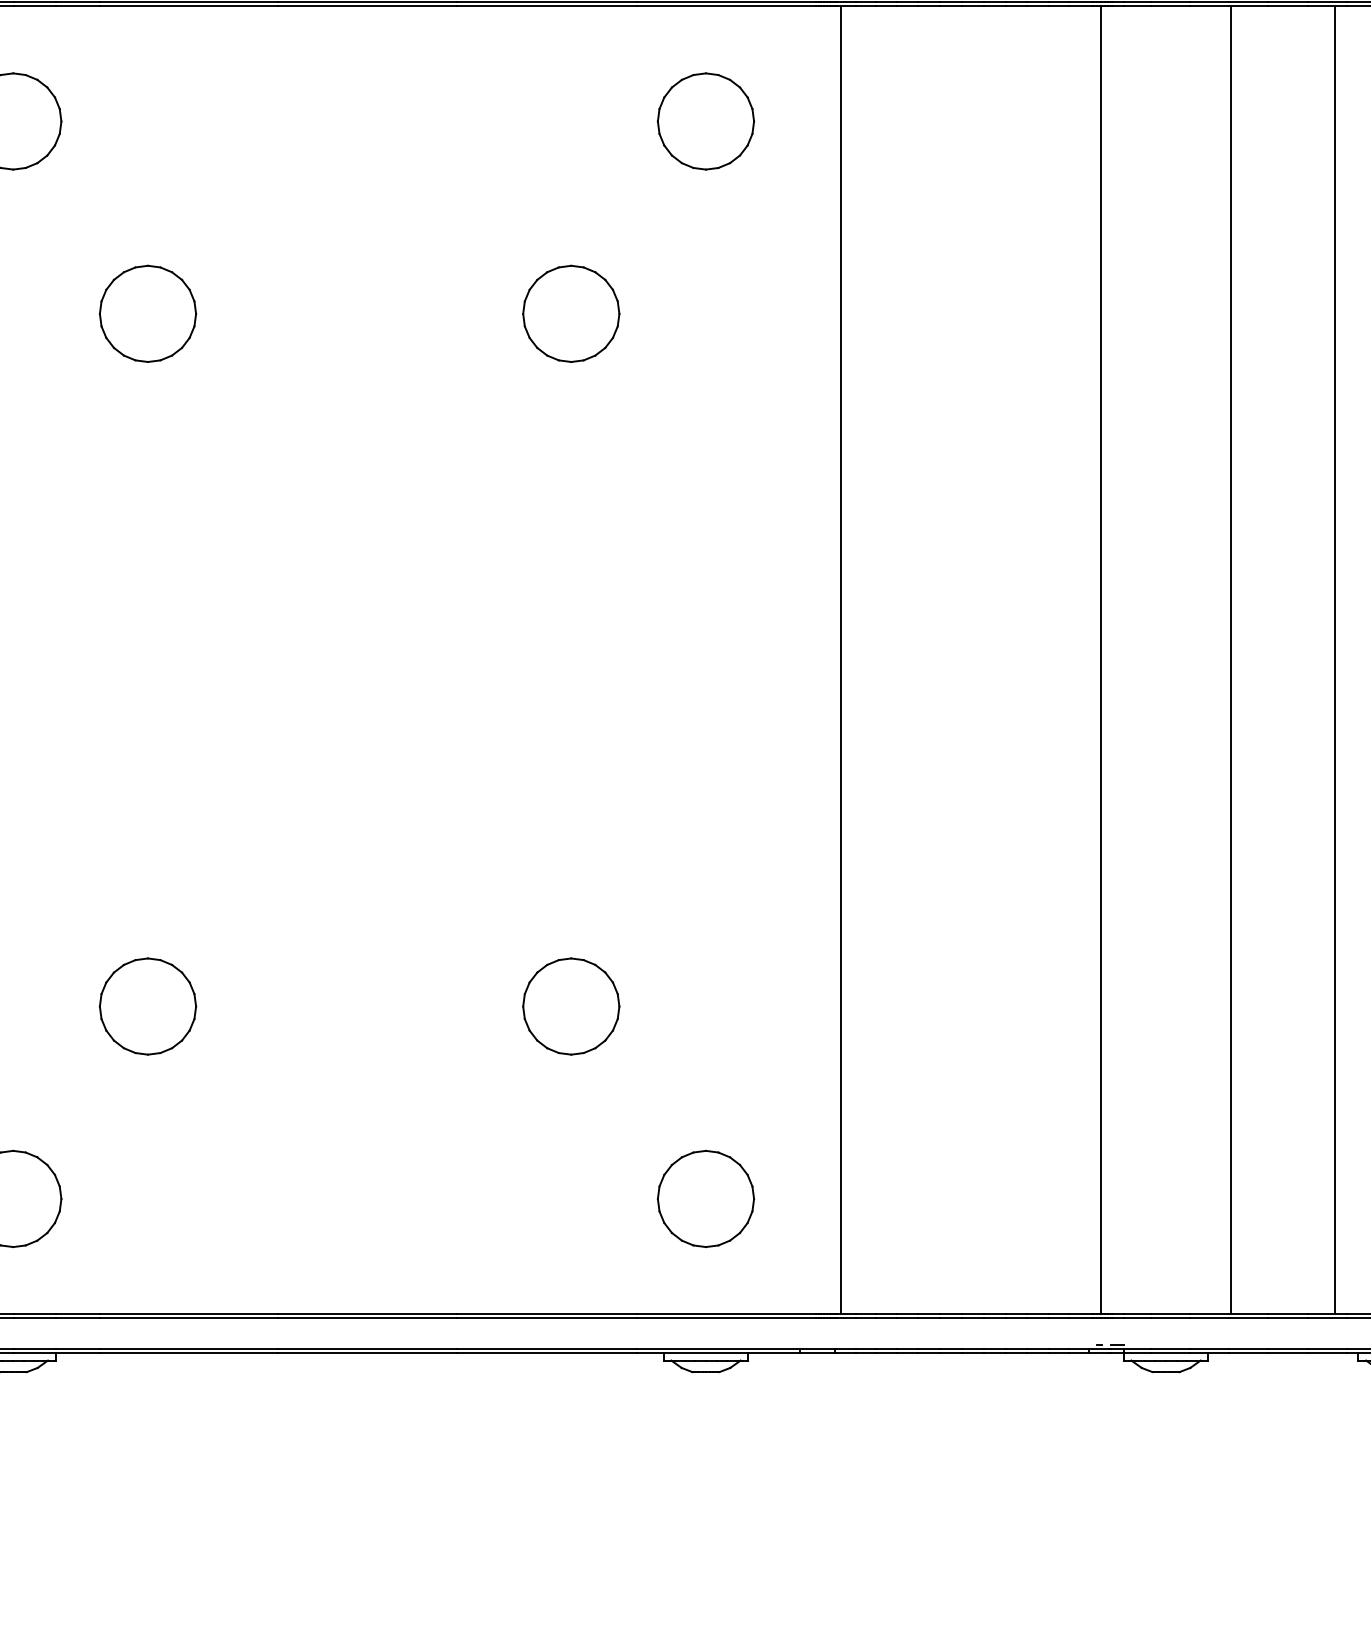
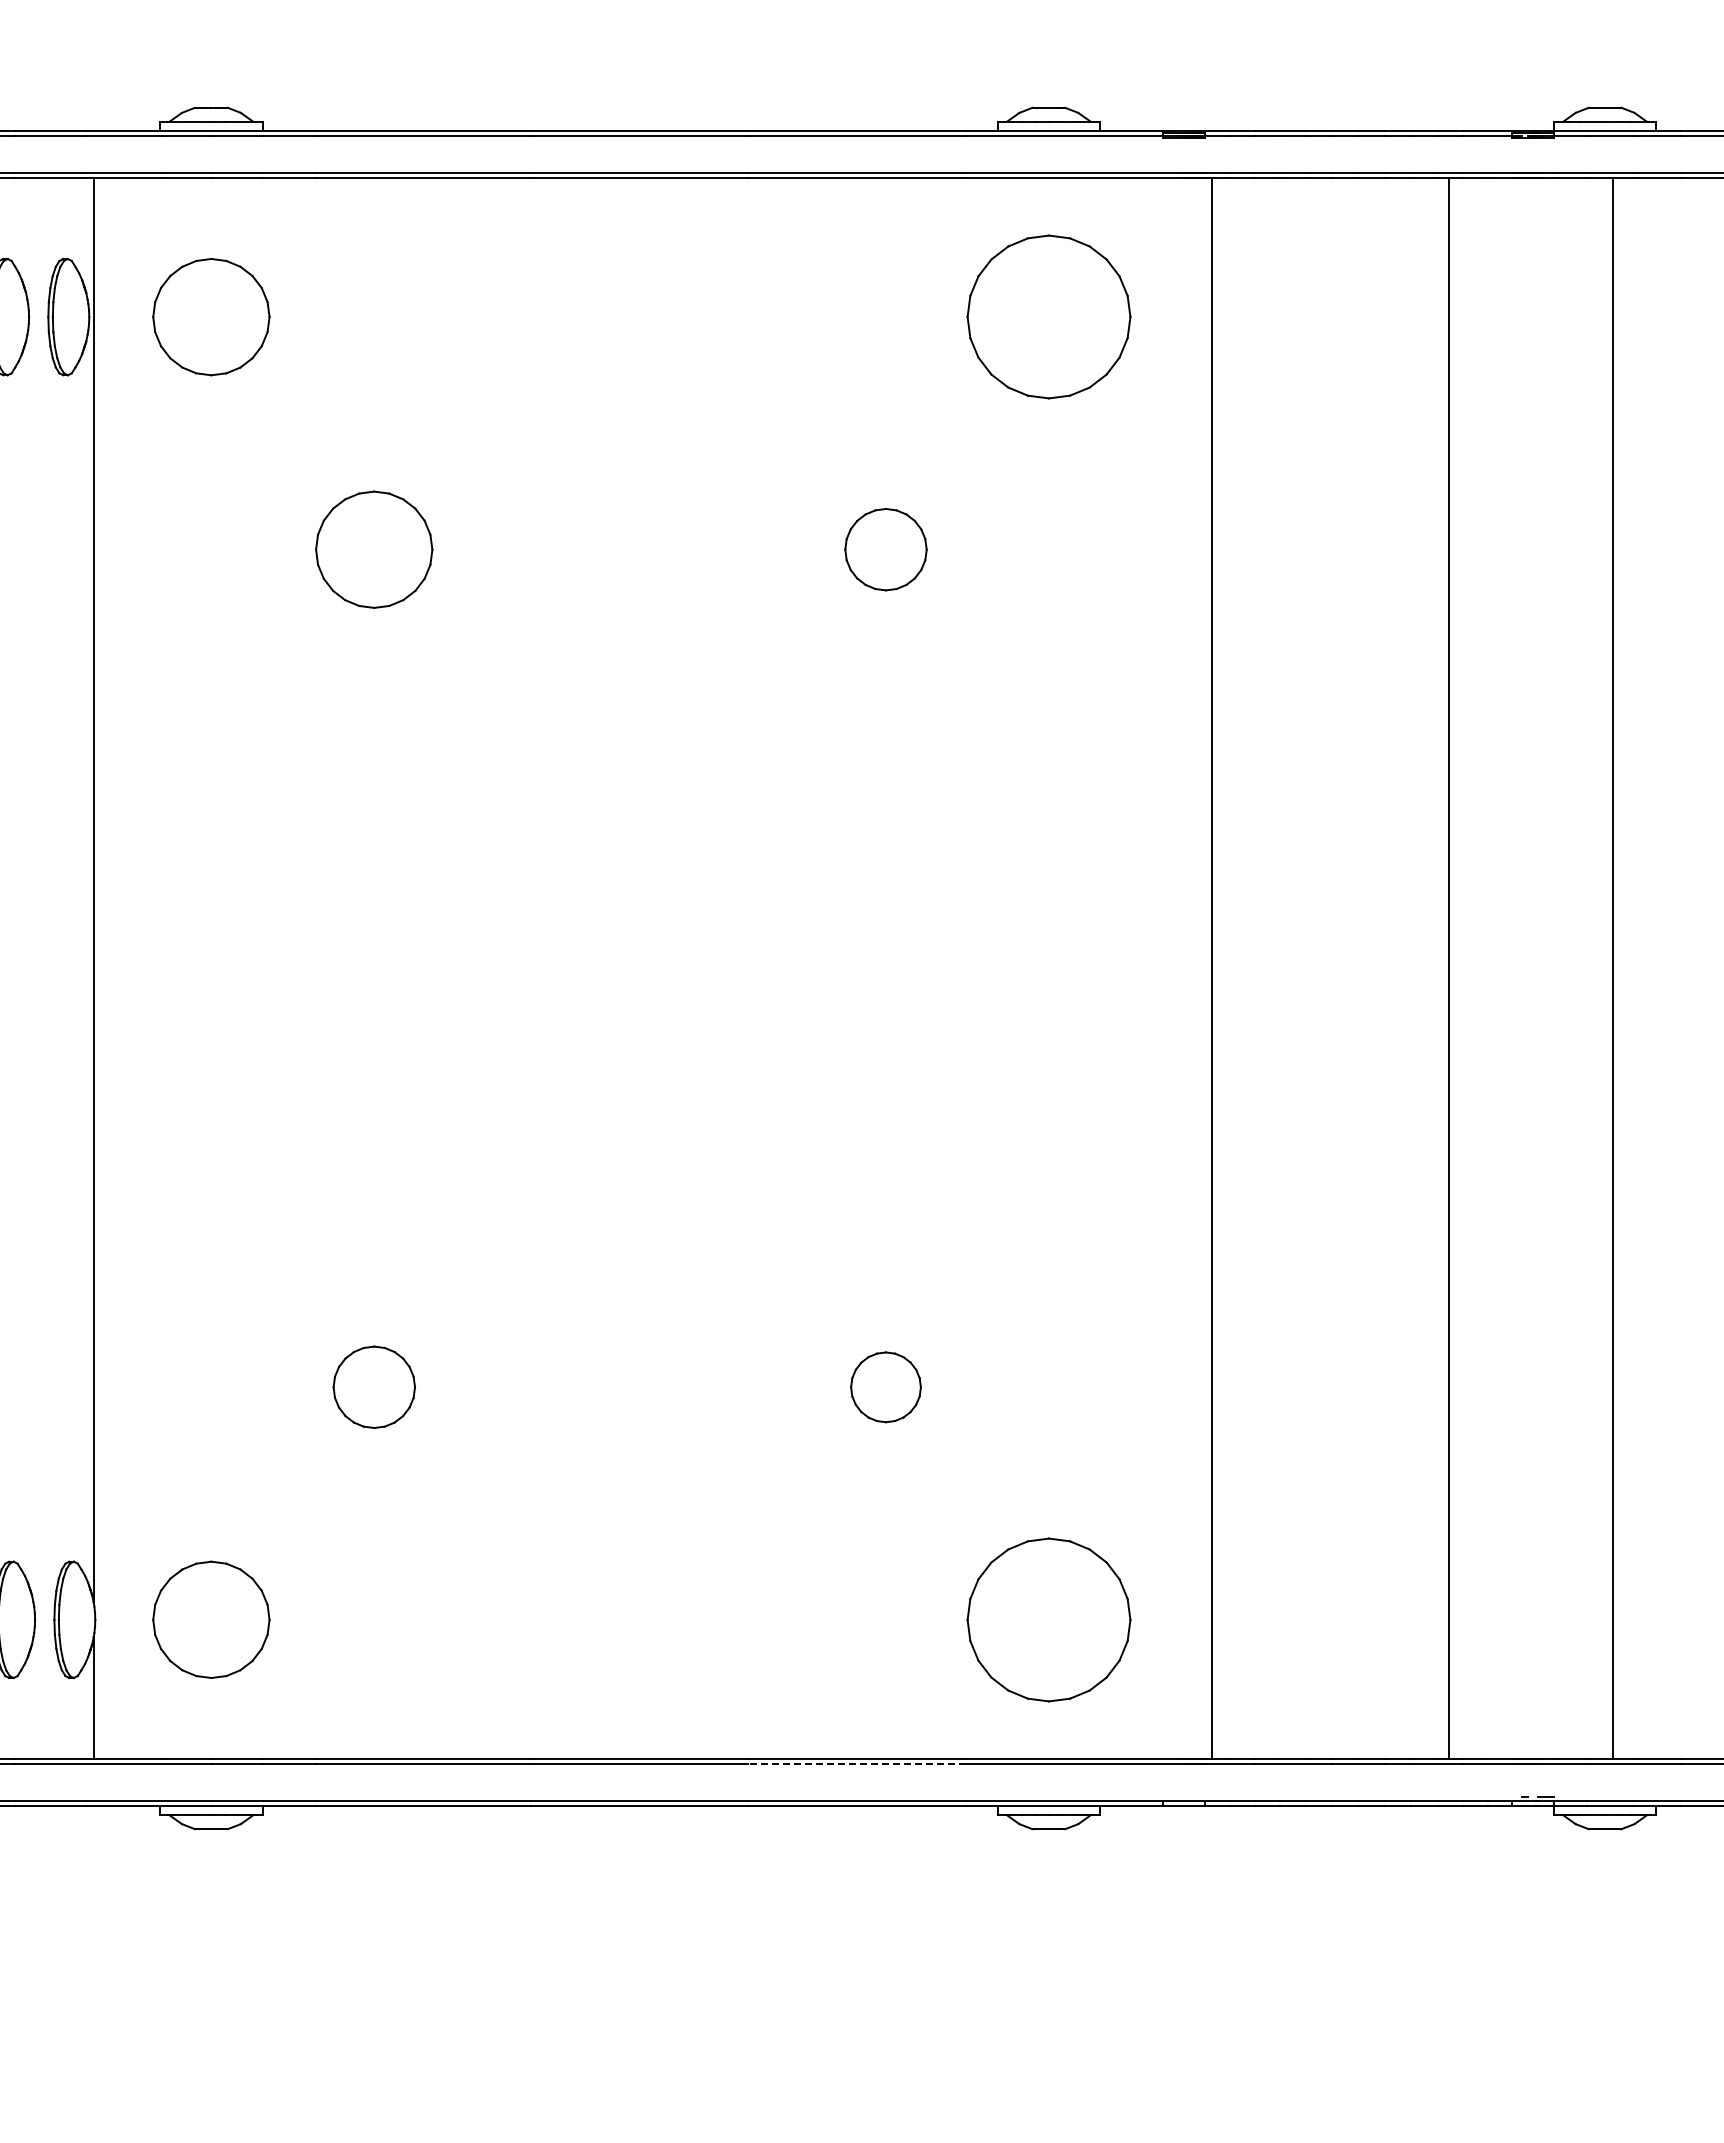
part: (705, 121) -> (1048, 317), size x1.4
part: (570, 313) -> (885, 549), size x0.7
line: (1101, 660) -> (1449, 968), moved
line: (1231, 660) -> (1613, 968), moved
part: (148, 1006) -> (374, 1387), size x0.7
part: (570, 1006) -> (885, 1387), size x0.6
part: (705, 1198) -> (1048, 1619), size x1.4
line: (547, 1318) -> (857, 1764), solid -> dashed

